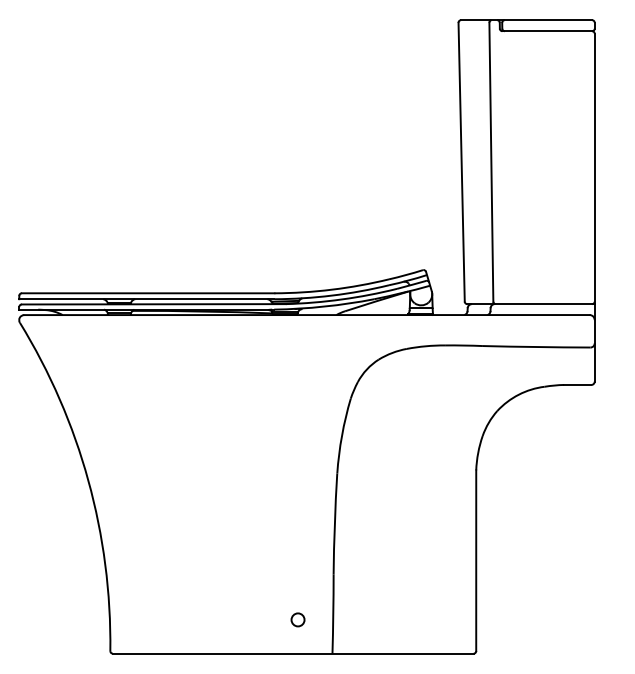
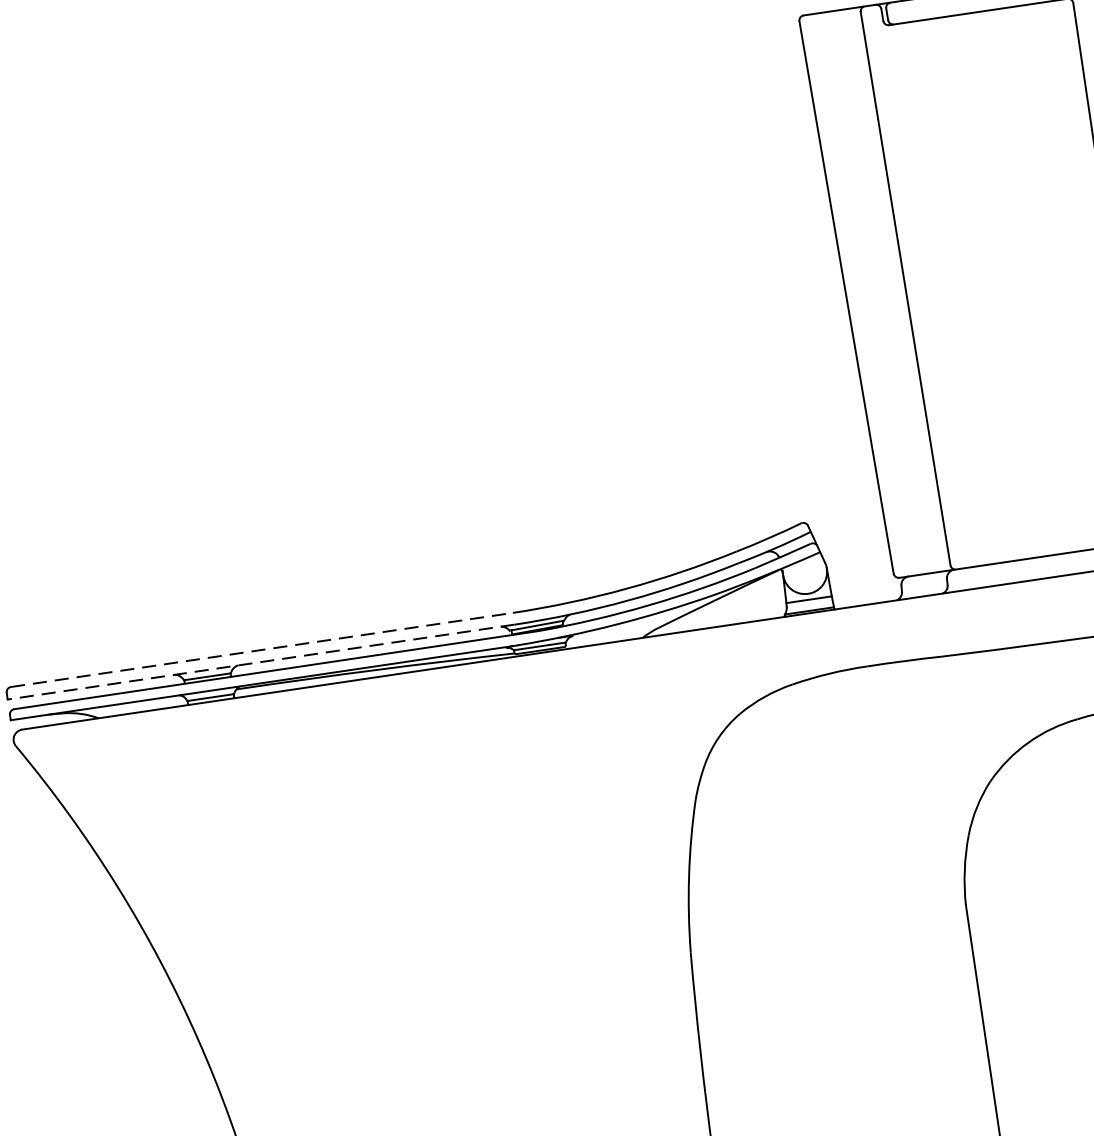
line: (148, 293) -> (262, 650), solid -> dashed
line: (146, 299) -> (260, 662), solid -> dashed

